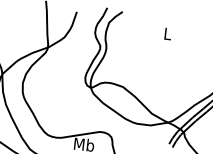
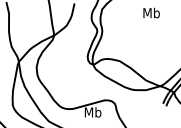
text: (167, 33) -> (151, 12), L -> Mb

